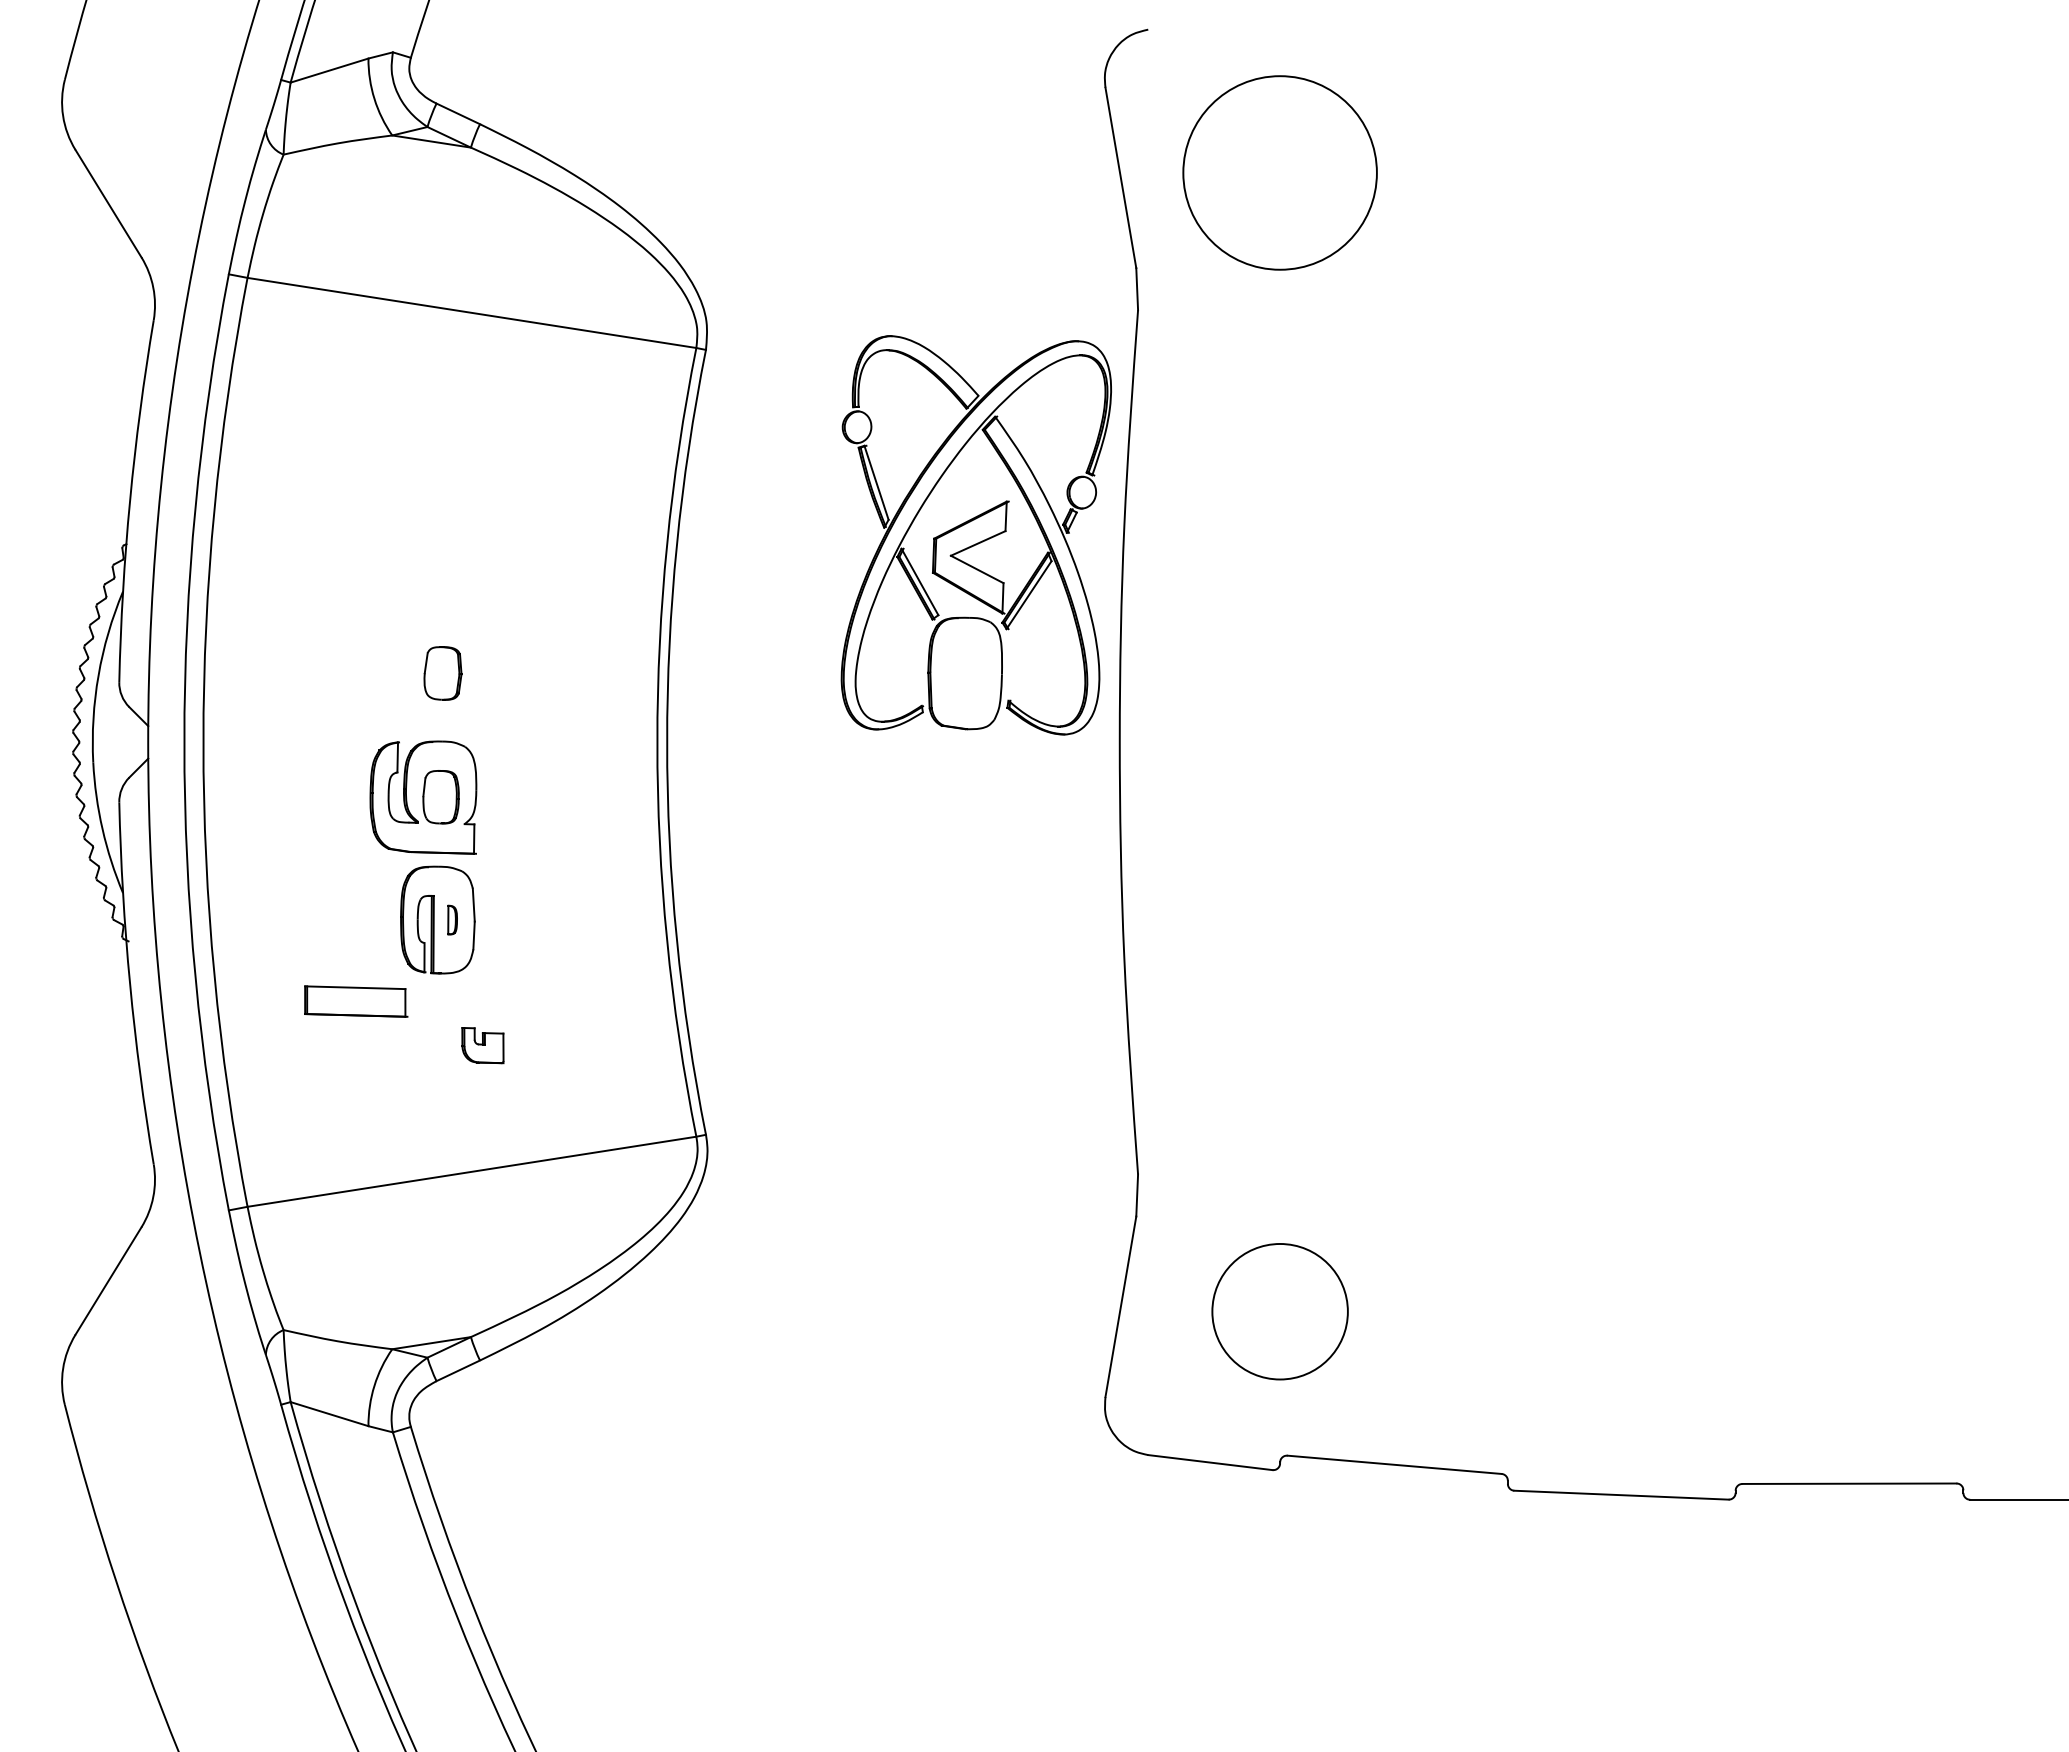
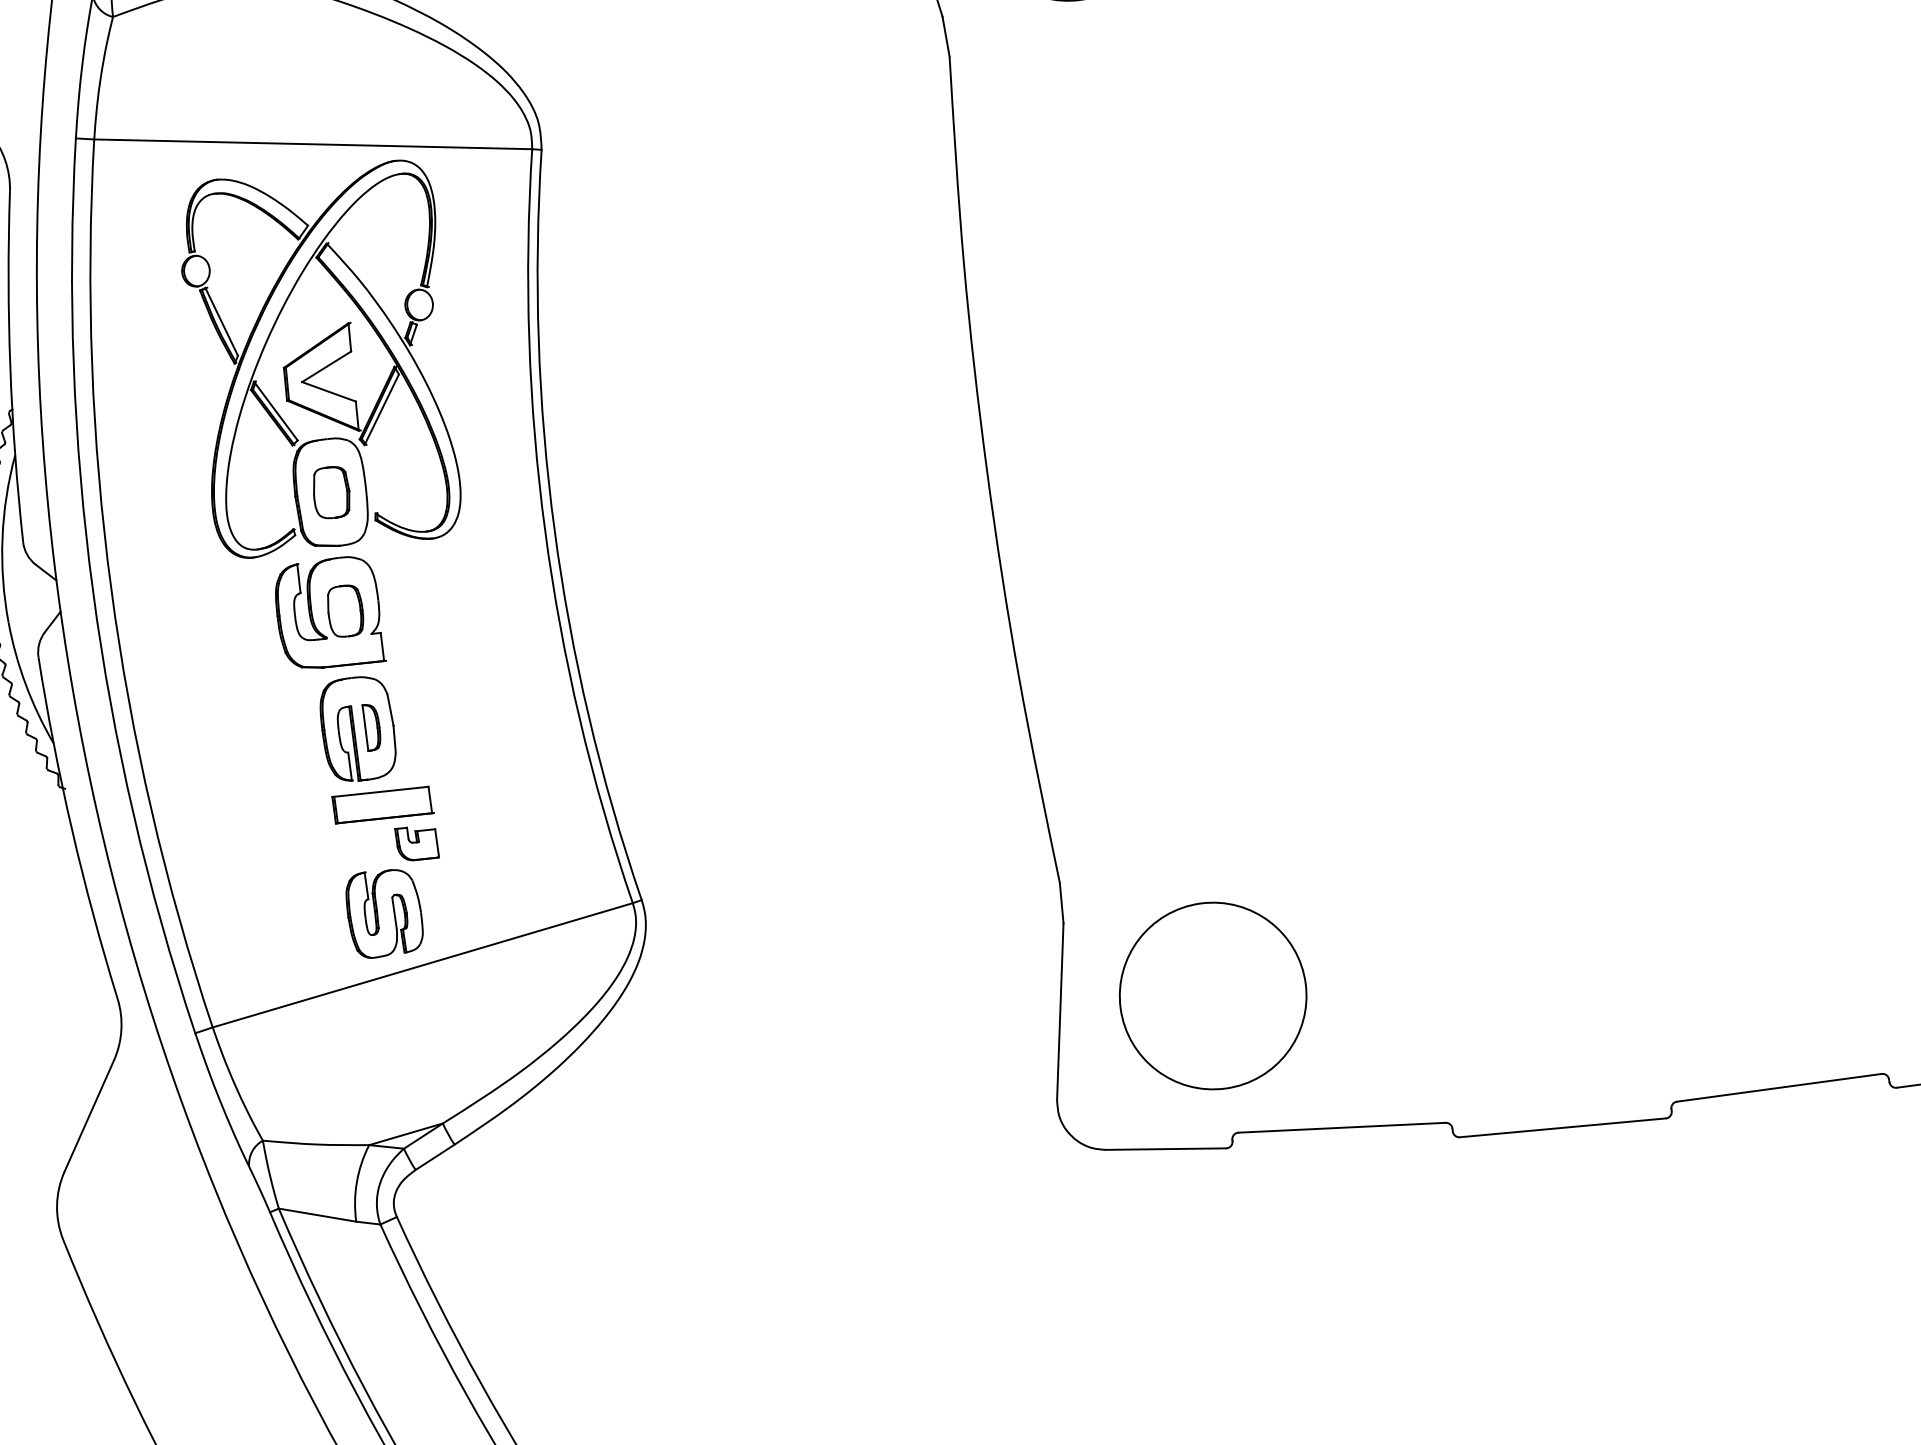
part: (975, 535) -> (323, 359), moved
part: (452, 919) -> (371, 726), size x1.67
part: (356, 1001) -> (383, 804), moved
part: (439, 1112) -> (384, 912), added
circle: (1279, 1311) -> (1212, 995), size x1.43

